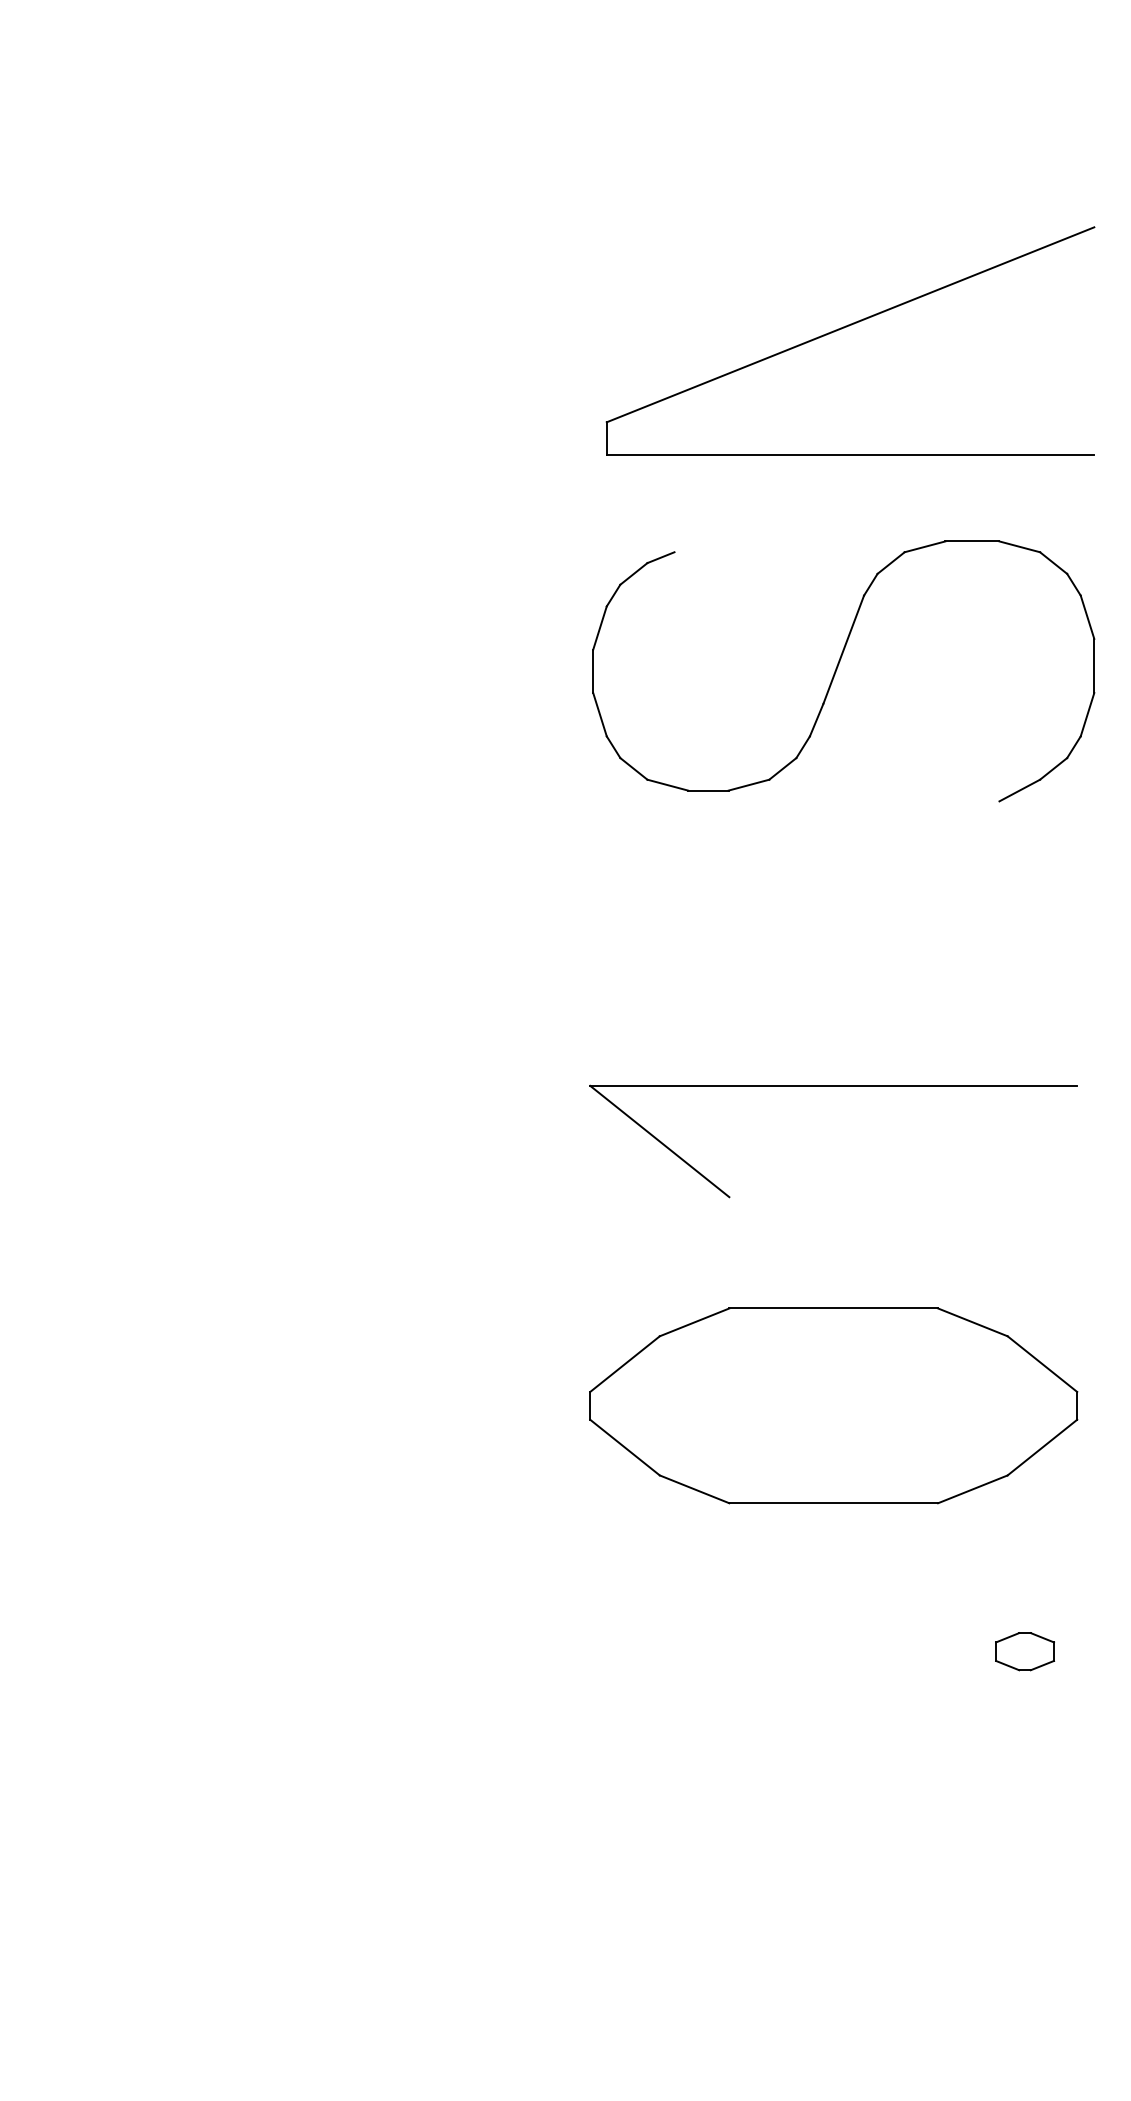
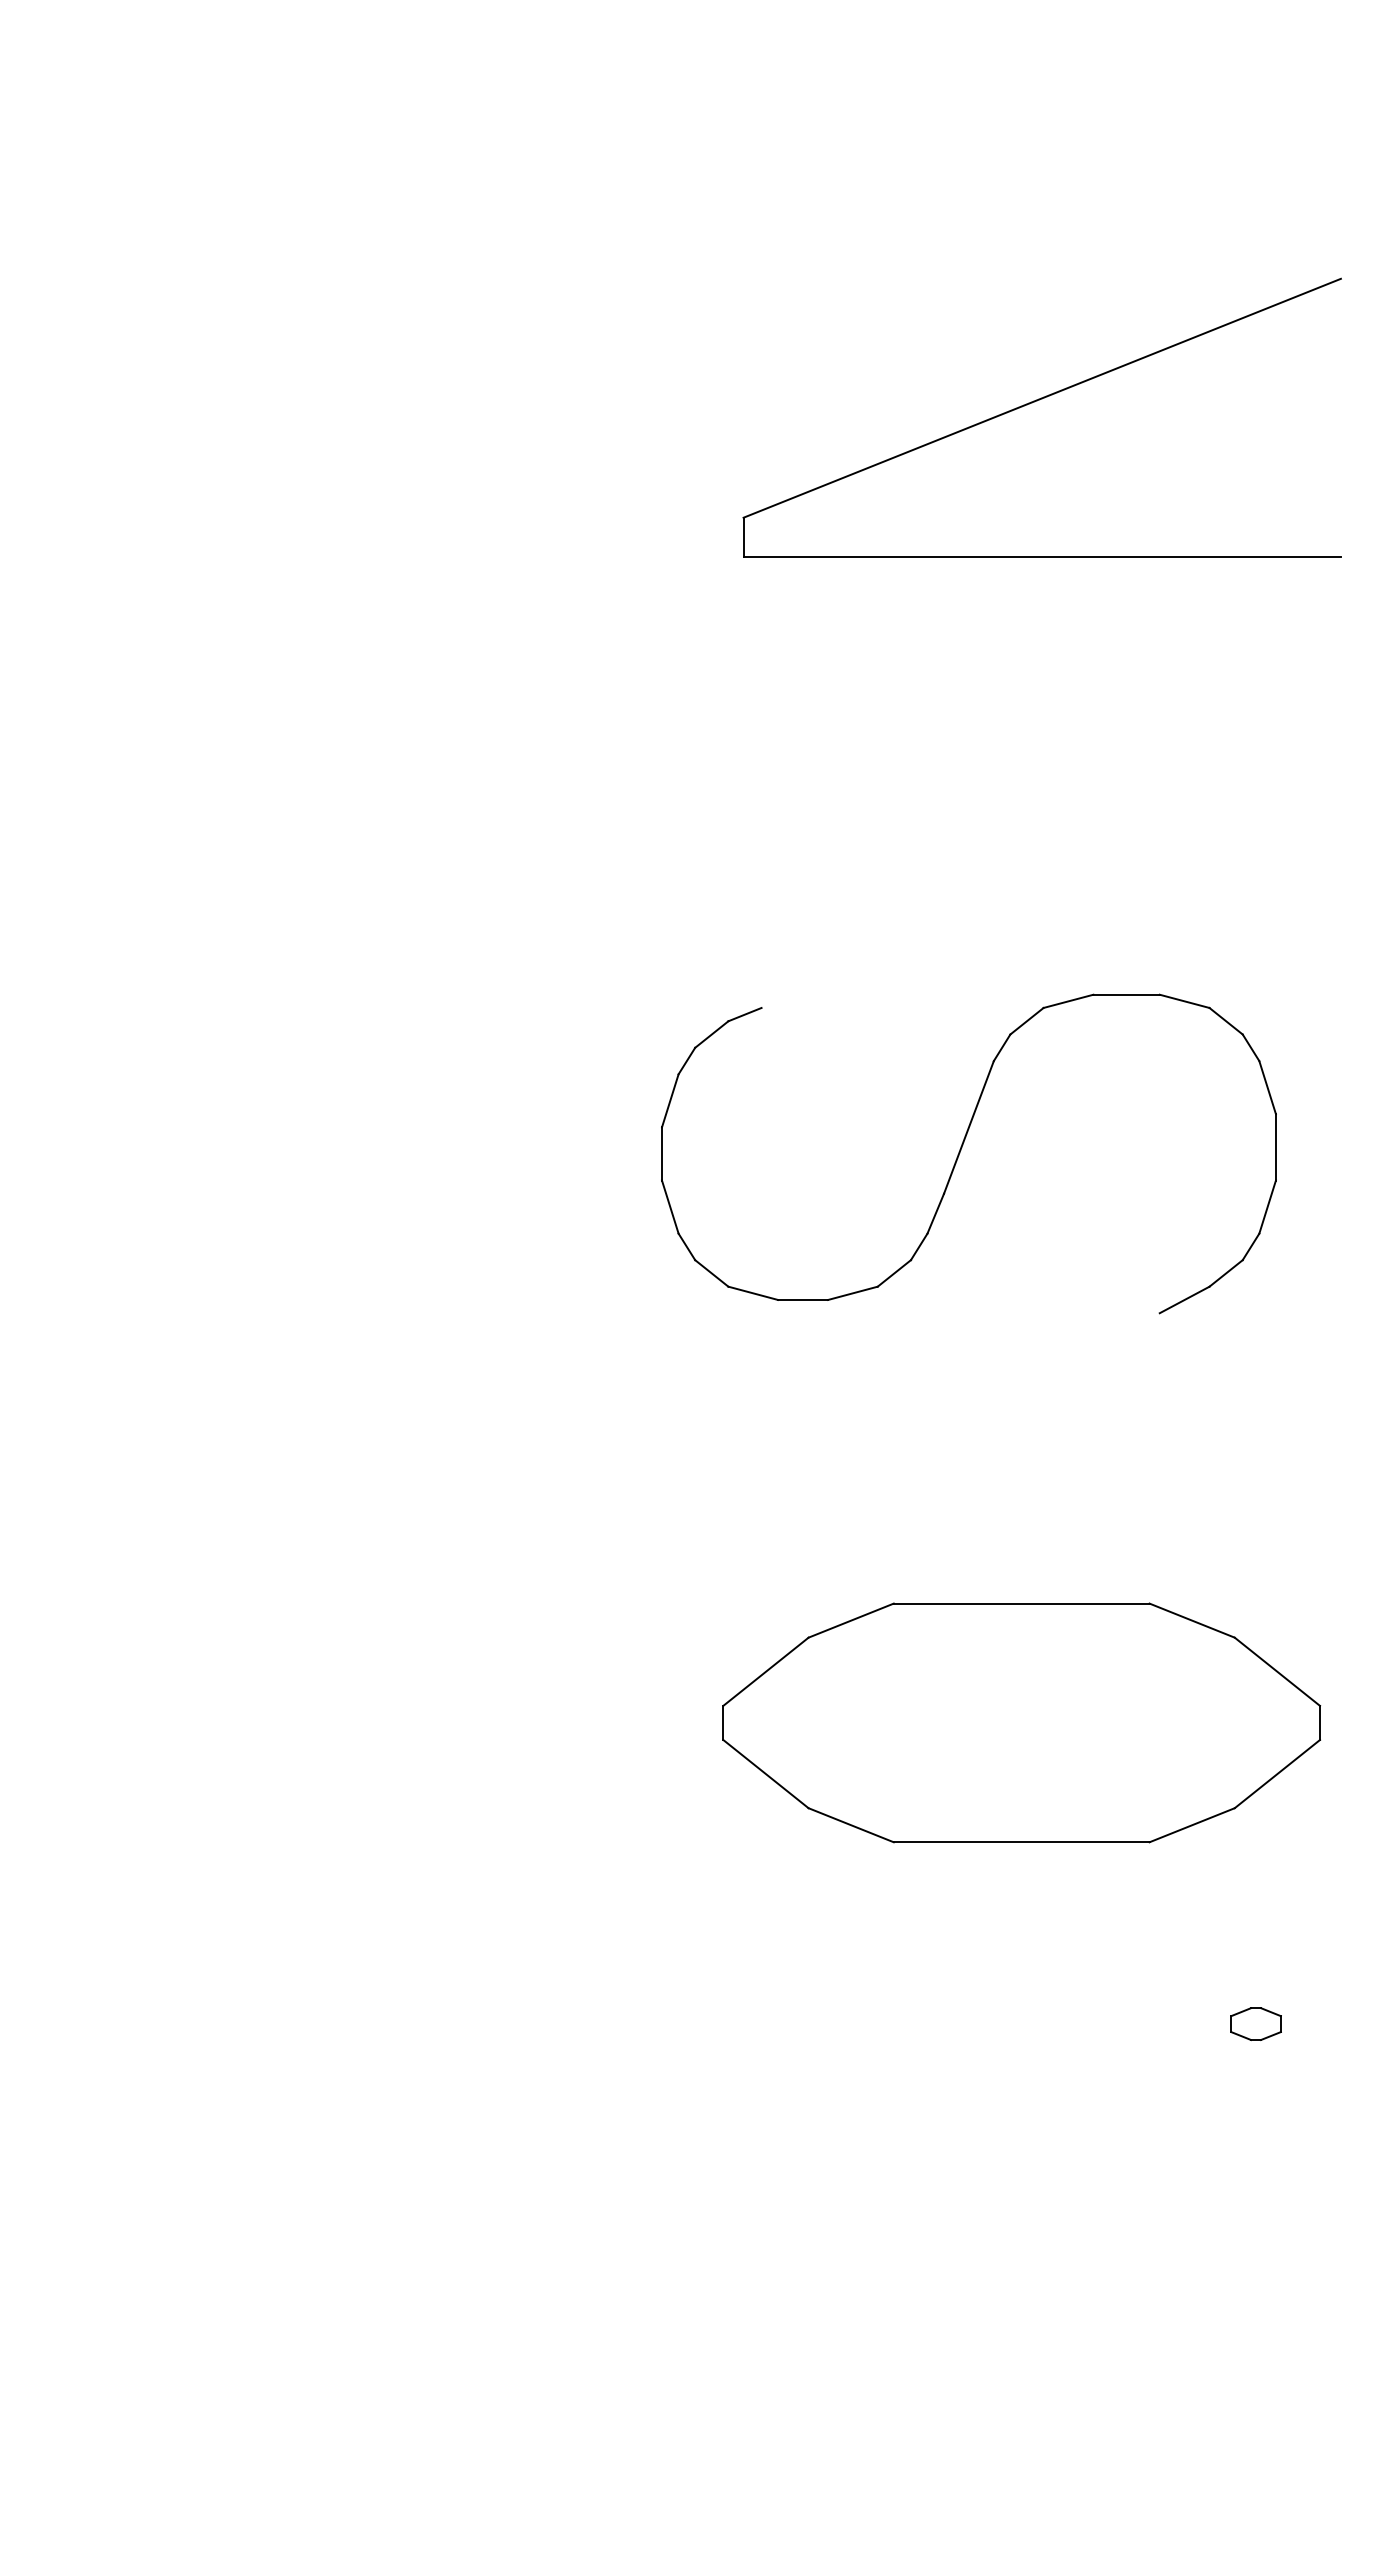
part: (837, 668) -> (961, 1150), moved
part: (833, 1086) -> (1021, 1331), removed
part: (1024, 1651) -> (1255, 2023), size x0.7

